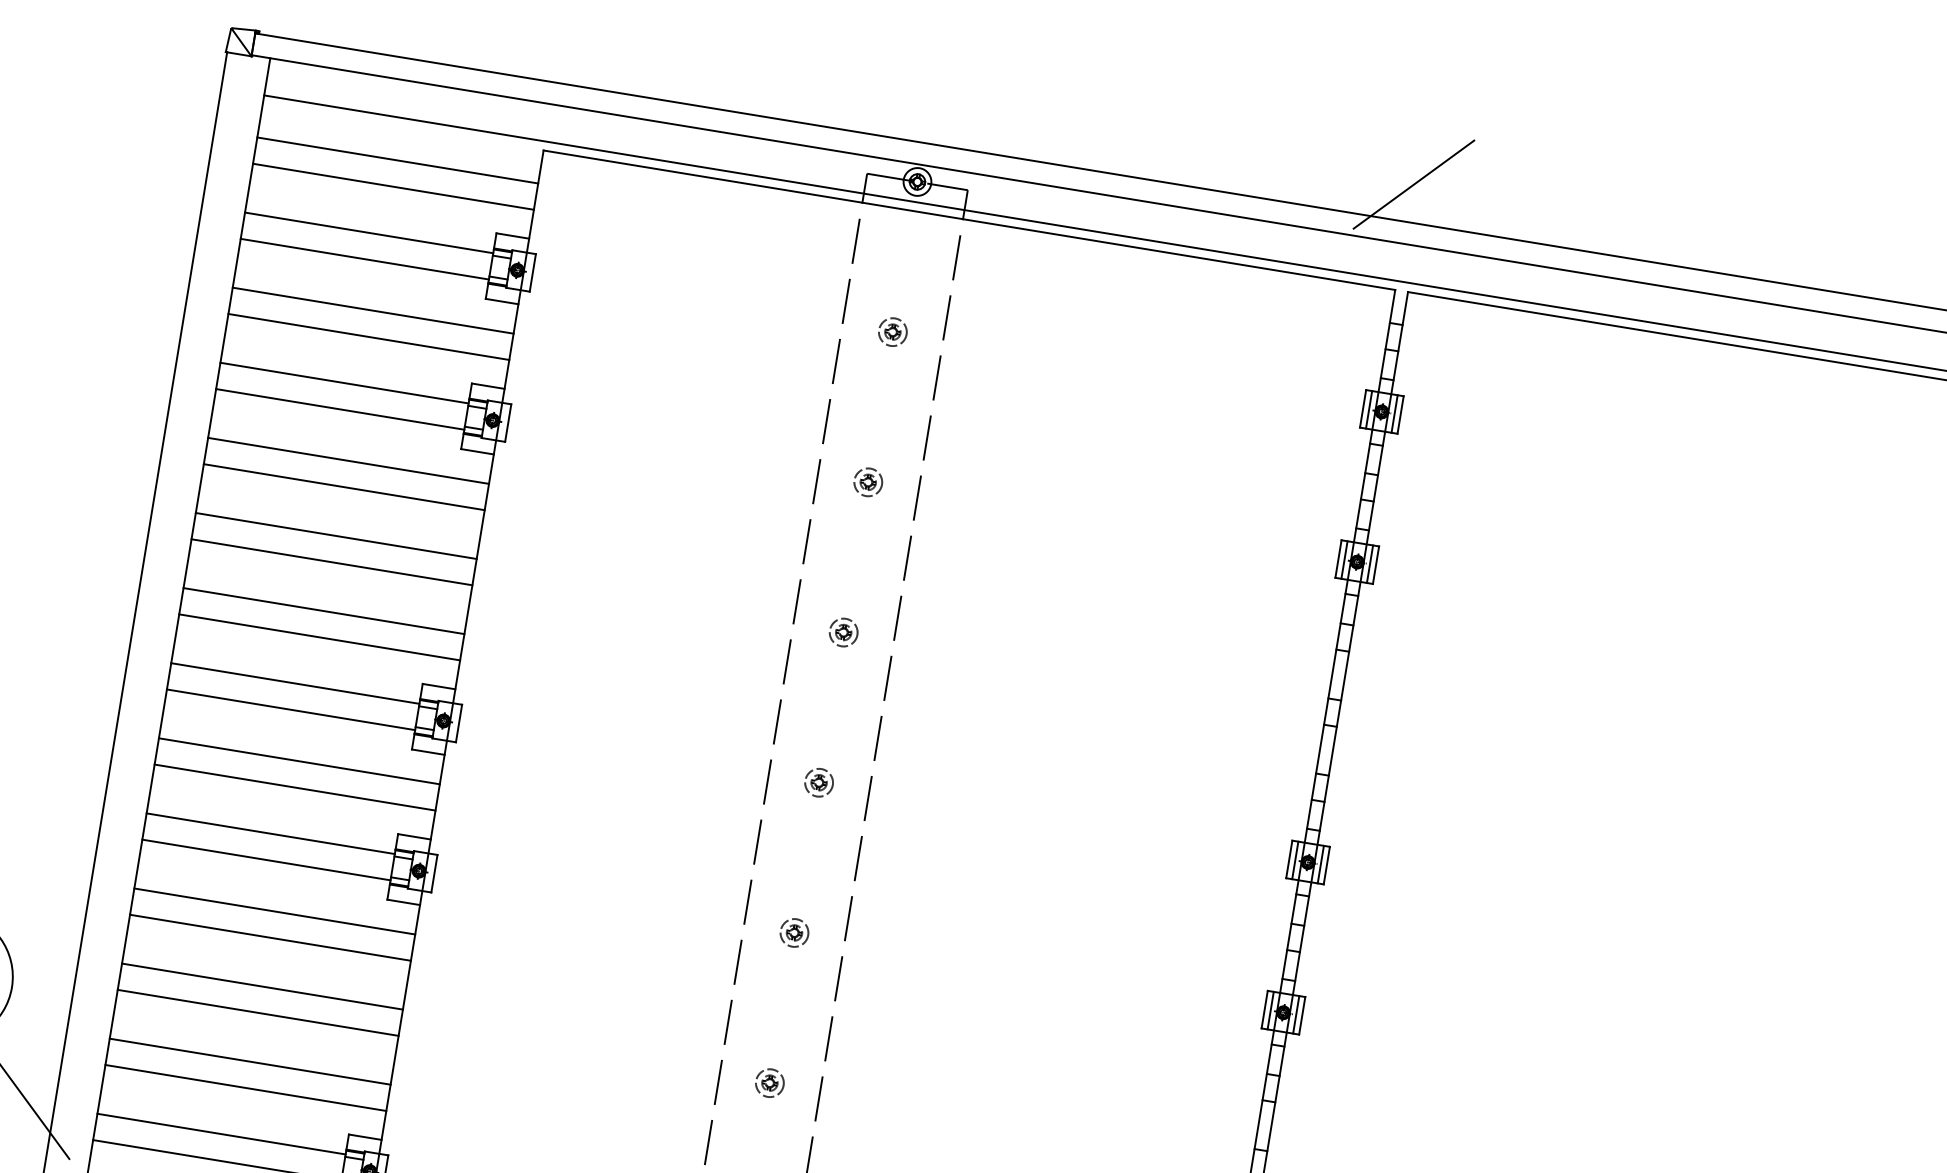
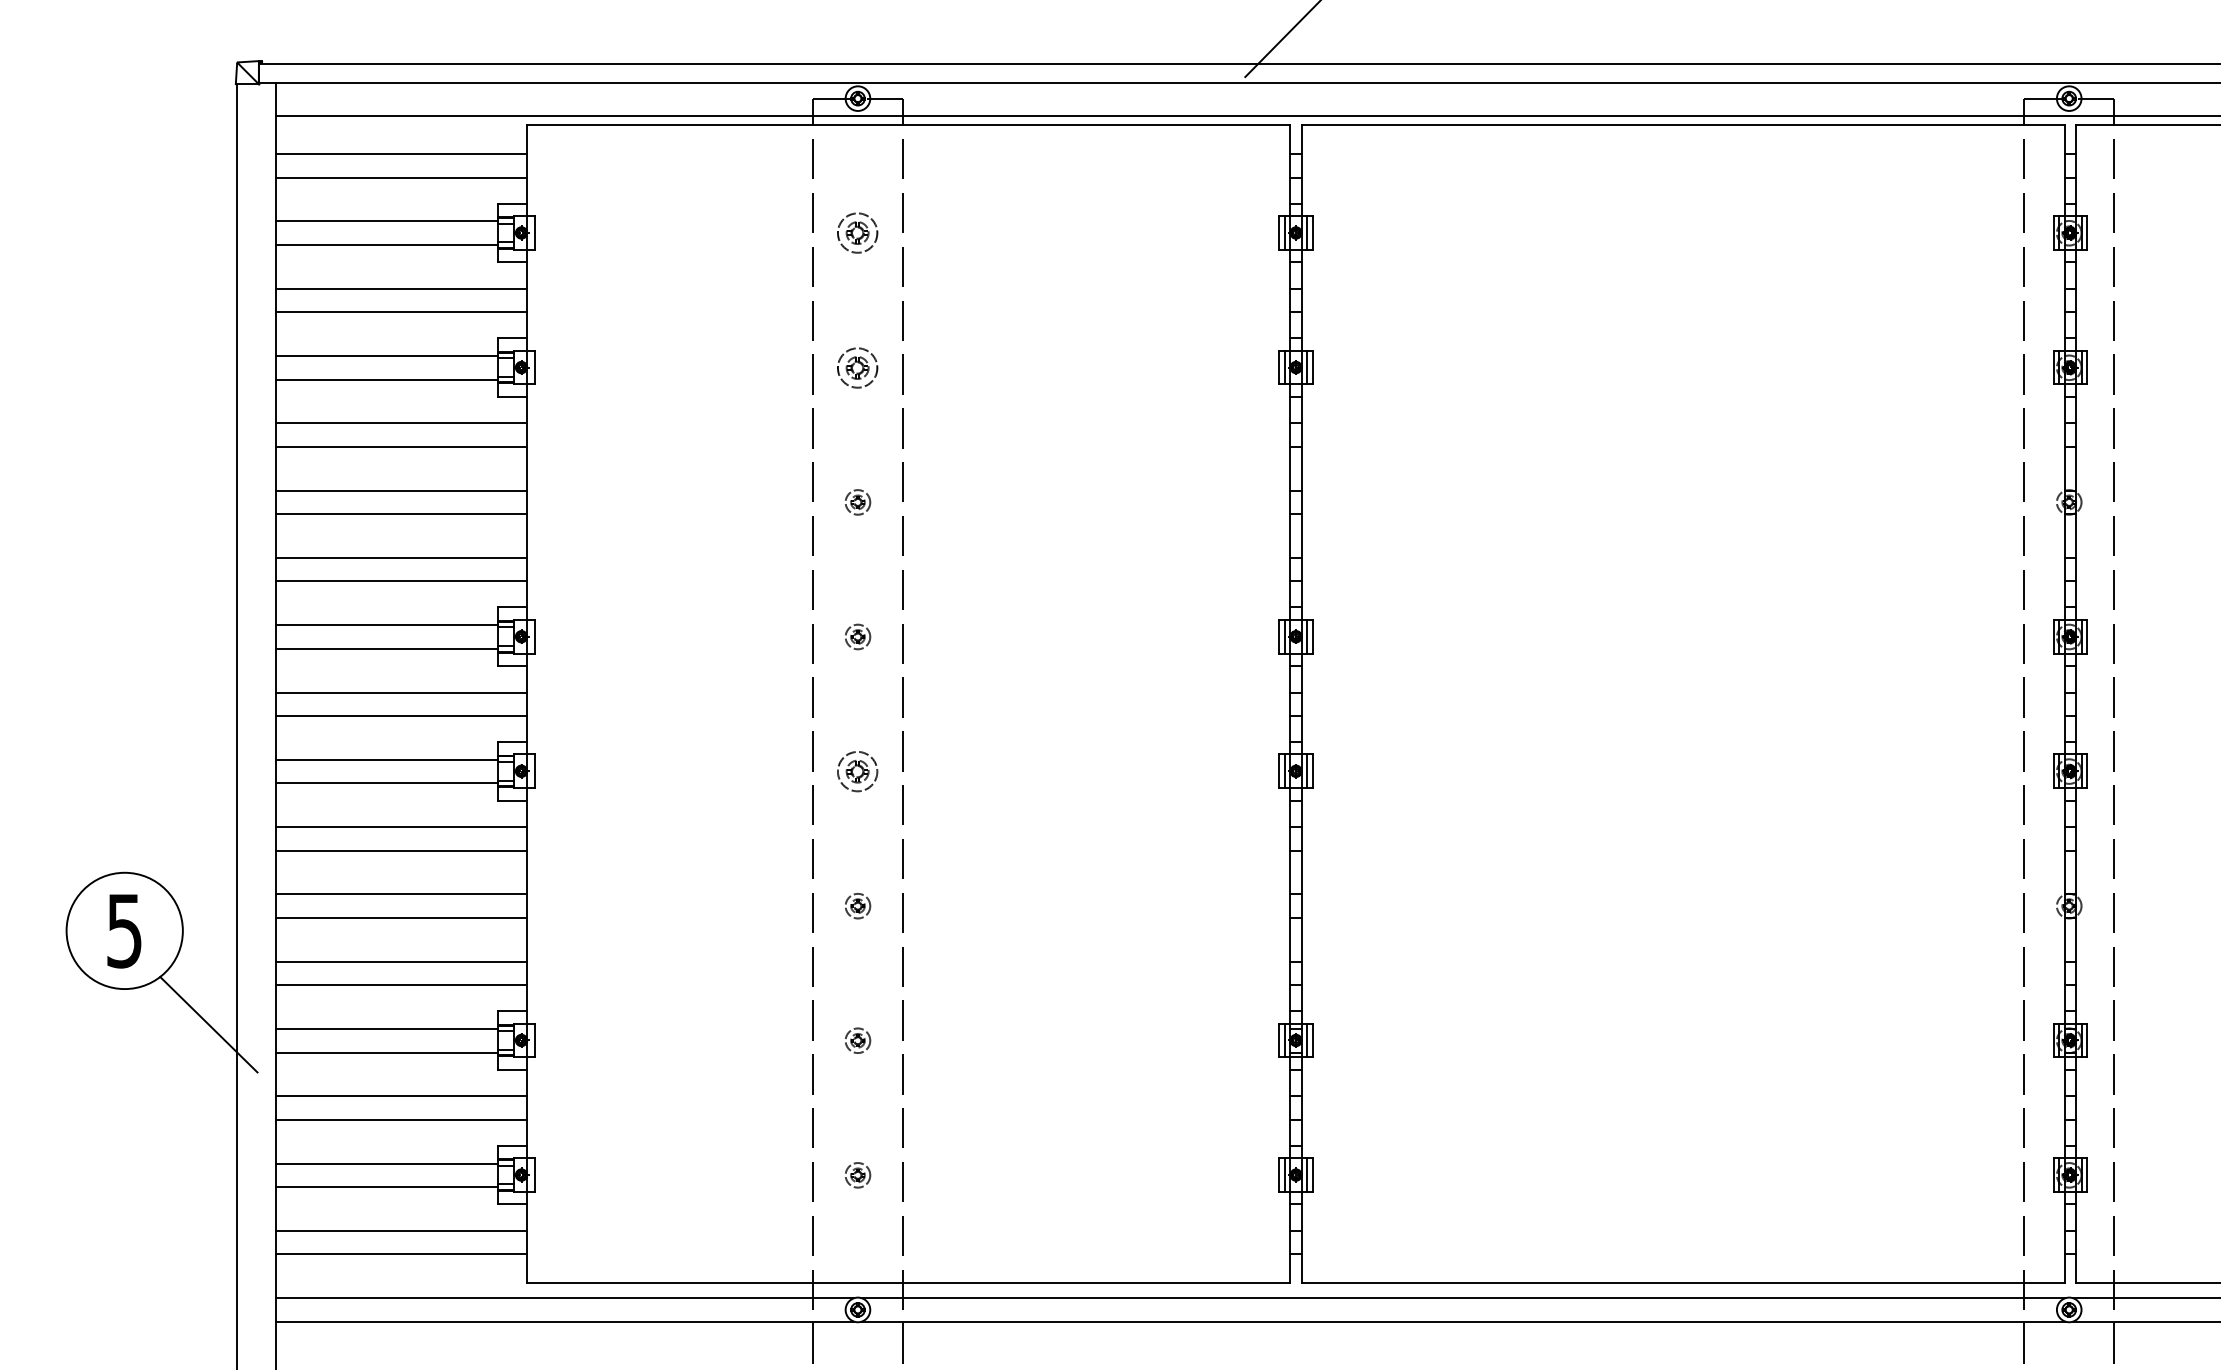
part: (893, 332) -> (858, 233), size x1.6
part: (868, 482) -> (858, 367), size x1.6
part: (795, 932) -> (858, 771), size x1.6

